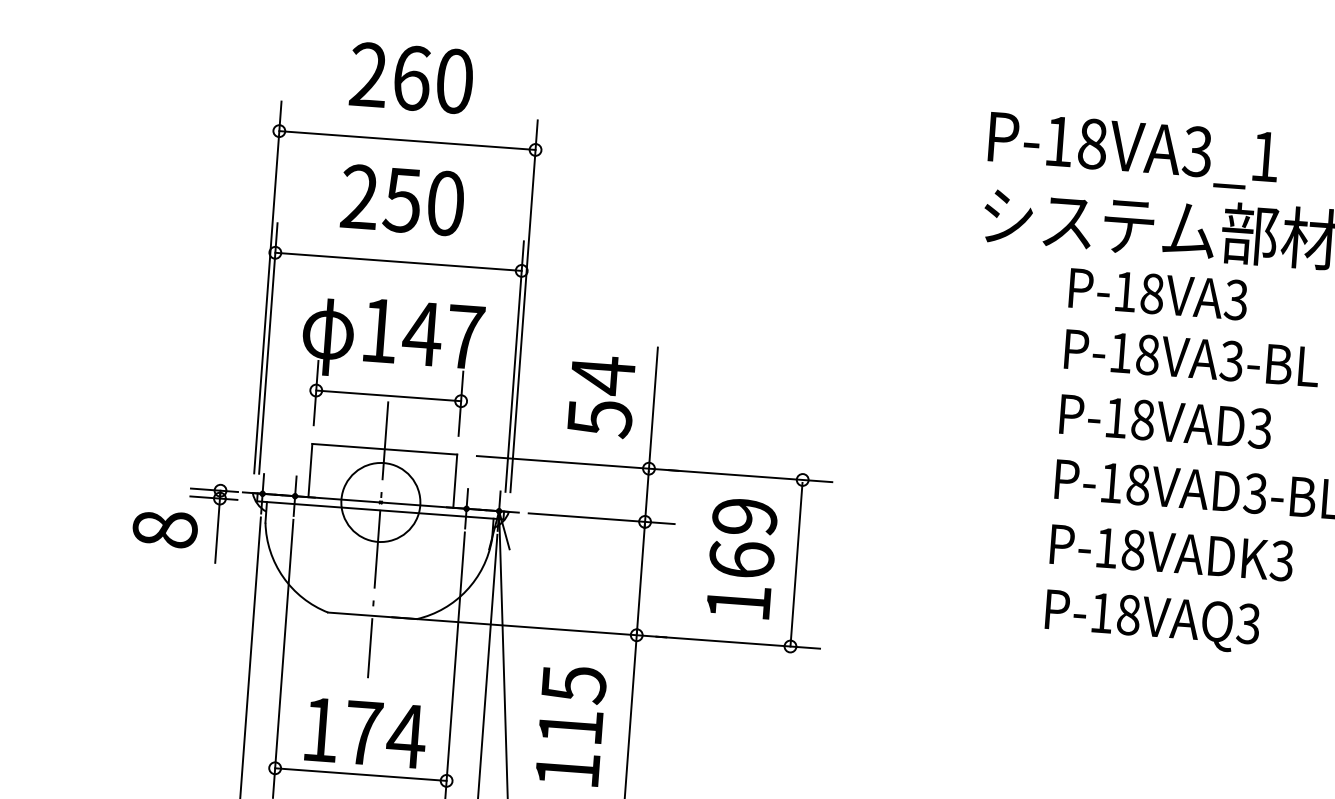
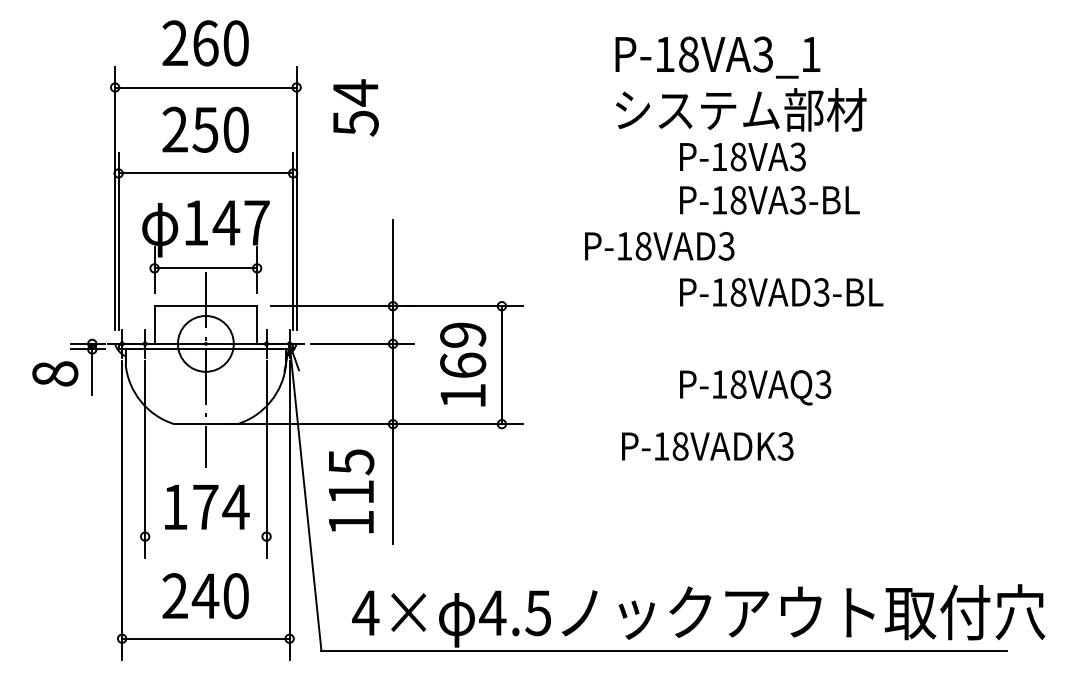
text: (601, 396) -> (355, 107), moved
text: (1165, 421) -> (659, 246), moved
text: (1171, 552) -> (707, 446), moved
line: (360, 774) -> (205, 536), removed

